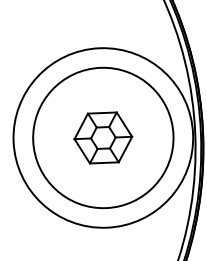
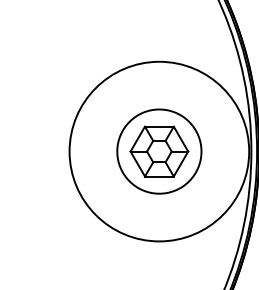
circle: (103, 137) -> (159, 151), size x0.6

